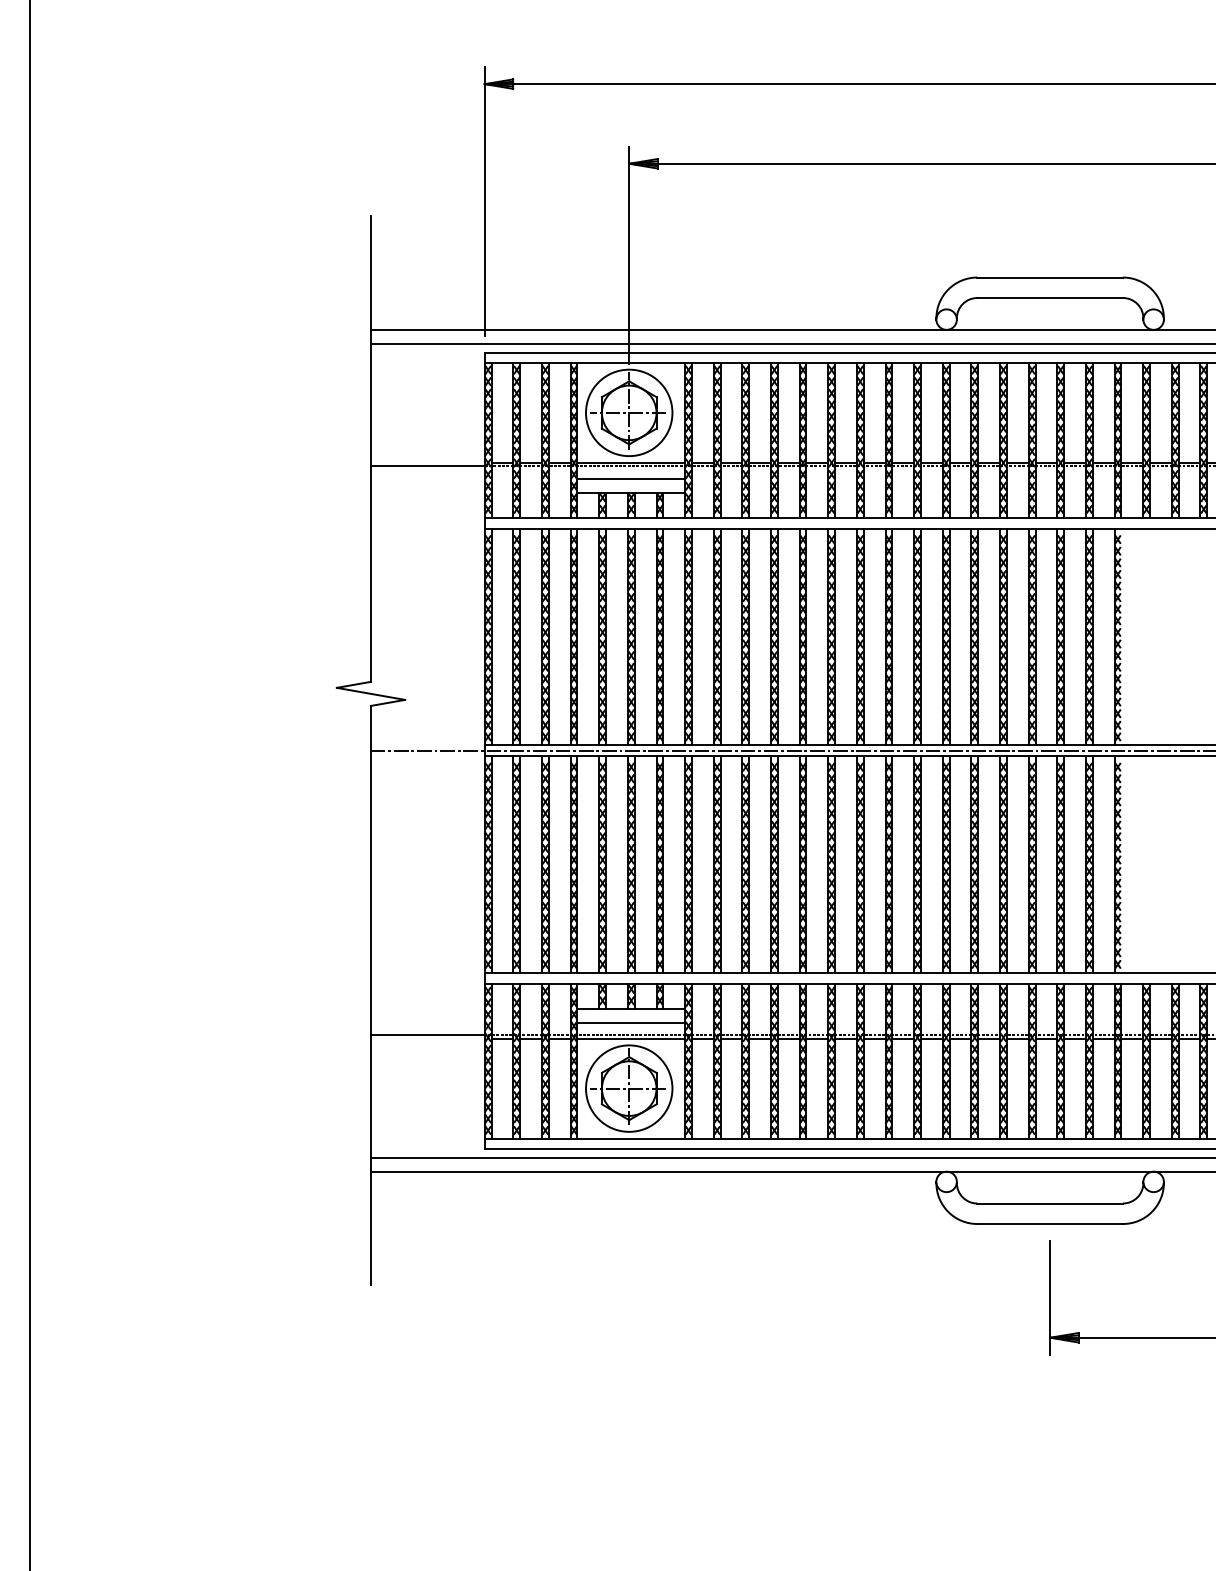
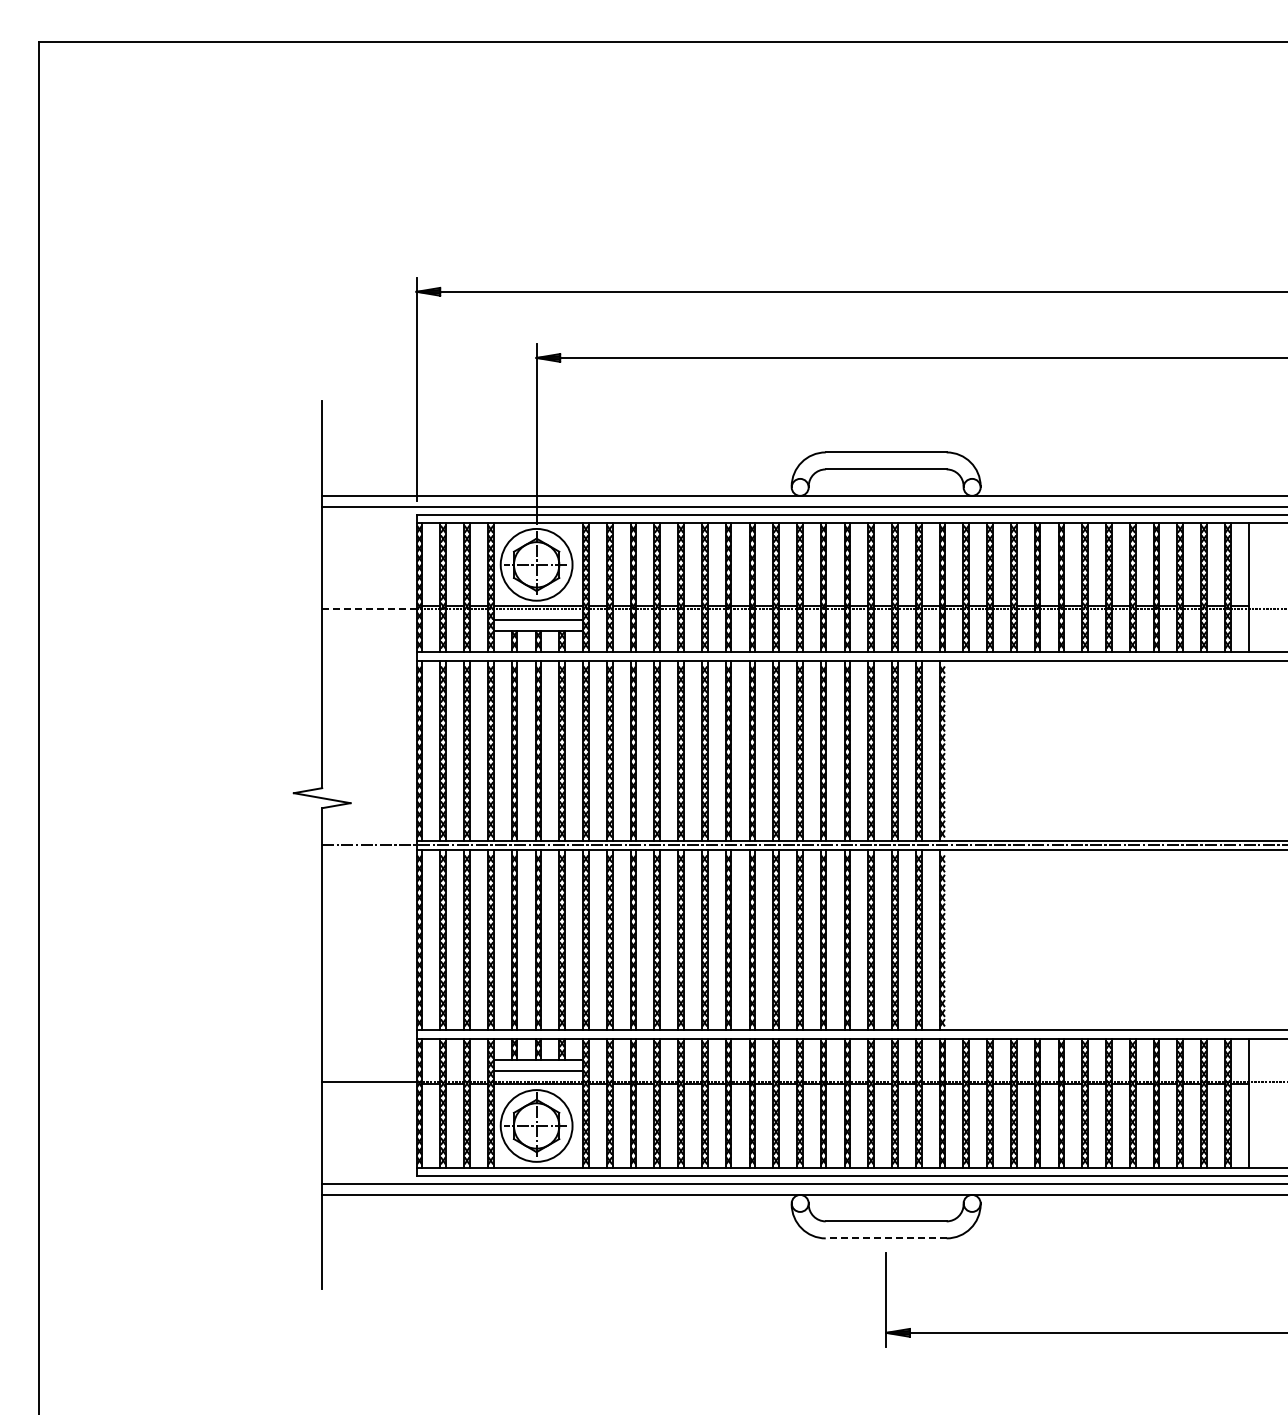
line: (427, 466) -> (369, 609), solid -> dashed
line: (1049, 1224) -> (885, 1238), solid -> dashed

